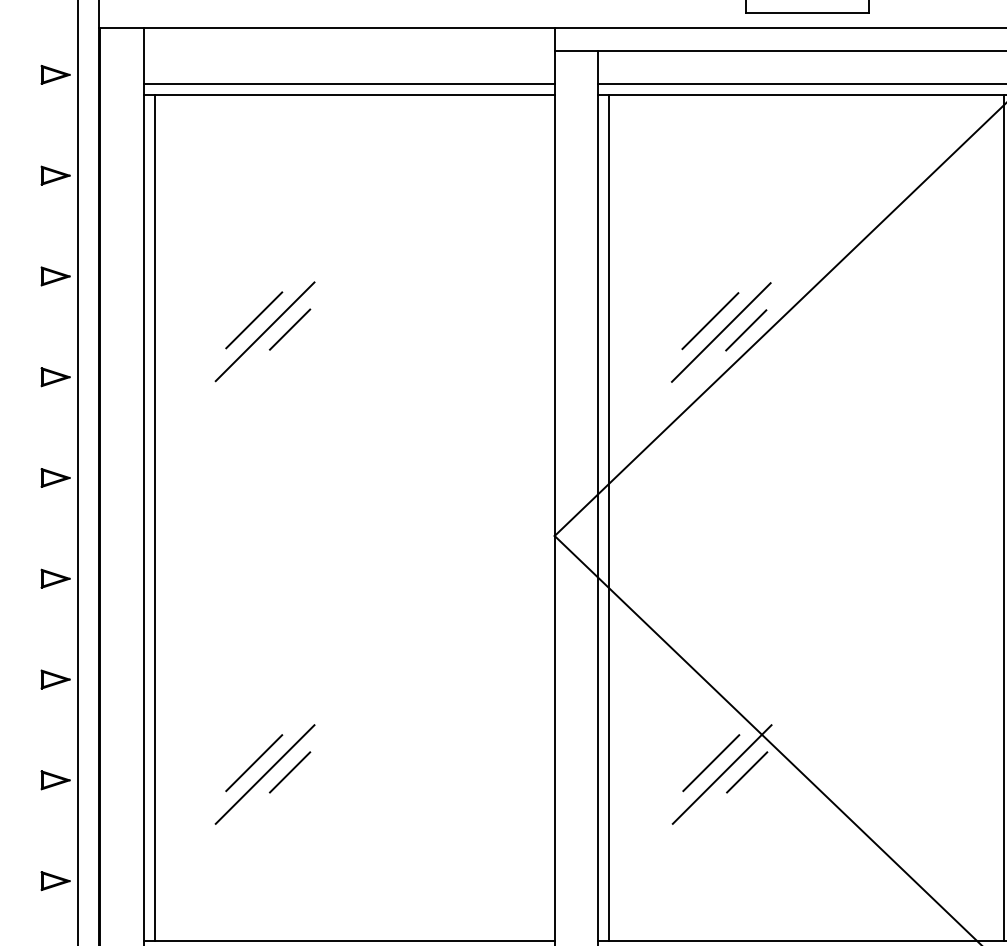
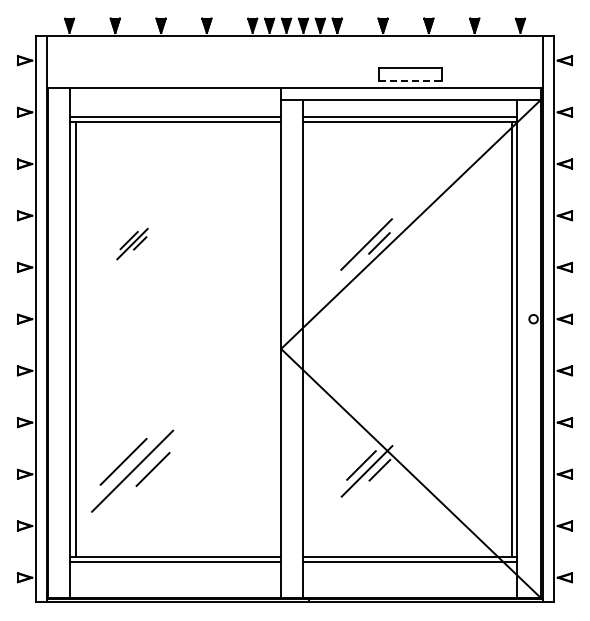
line: (806, 12) -> (410, 80), solid -> dashed
line: (709, 320) -> (360, 238), removed
part: (265, 330) -> (132, 243), size x0.6
line: (608, 517) -> (308, 339), removed
part: (265, 774) -> (132, 471), size x1.6

